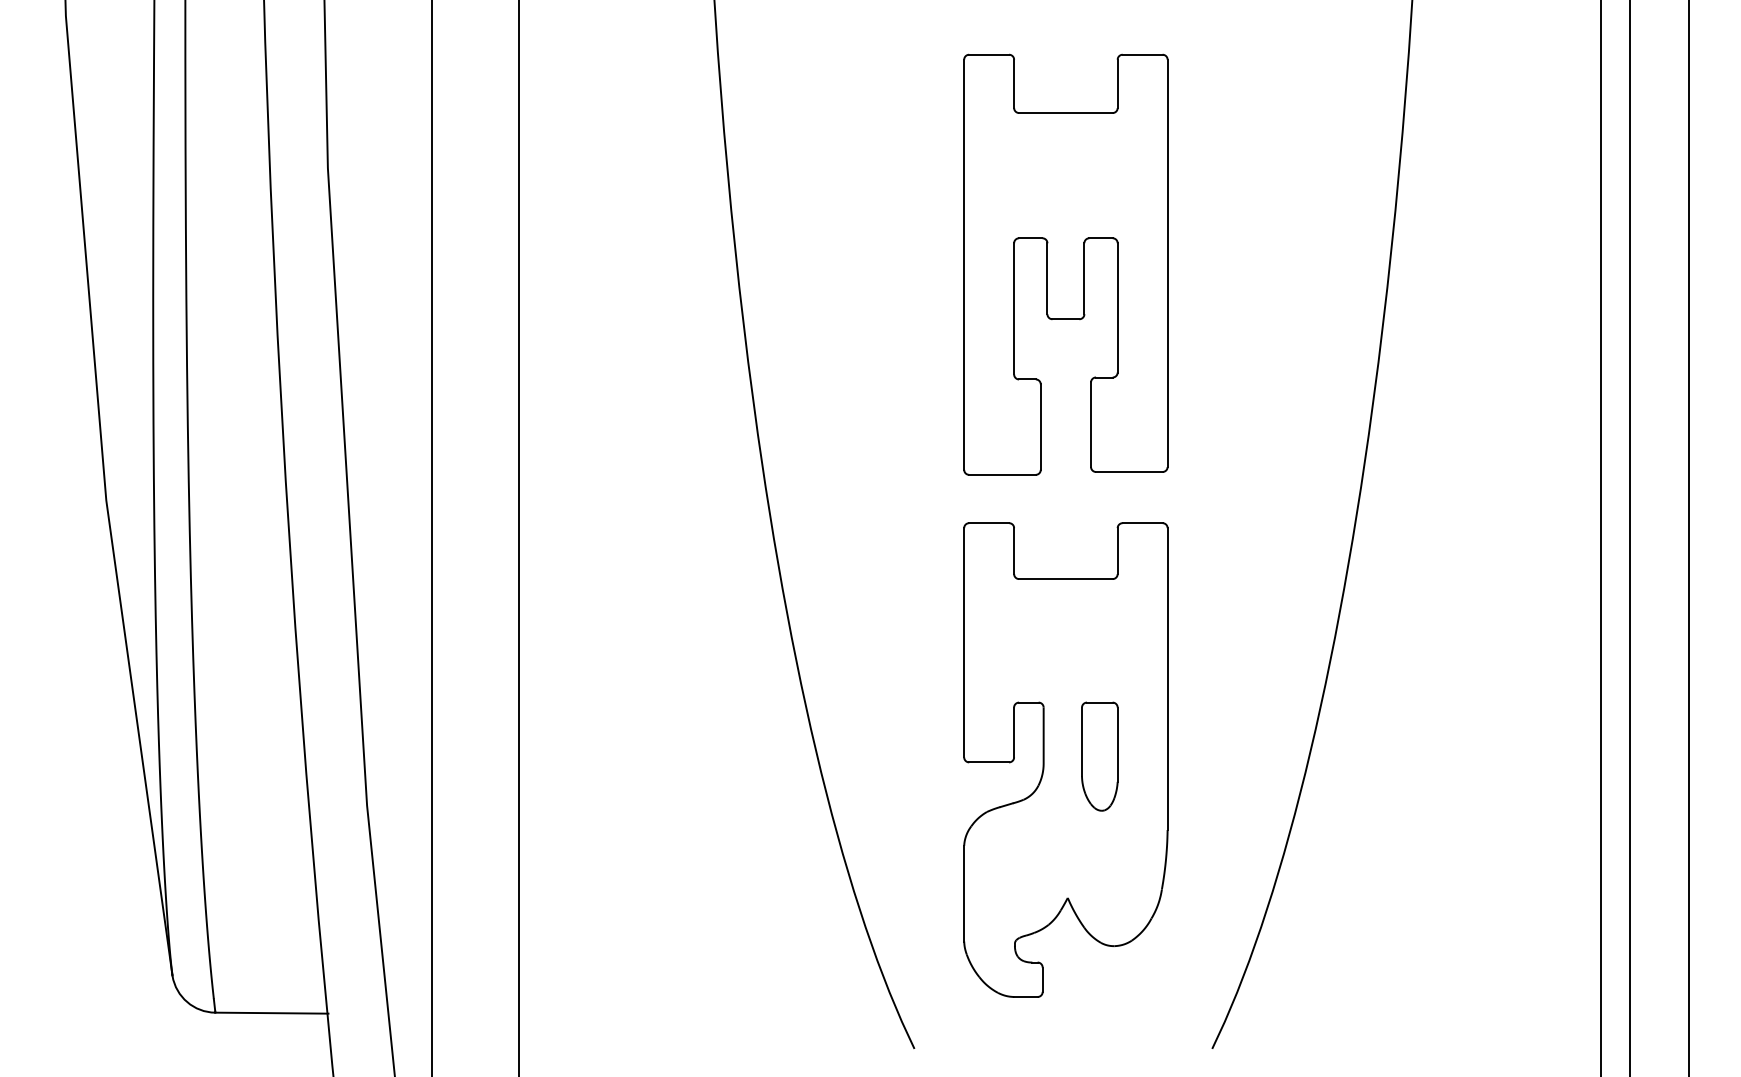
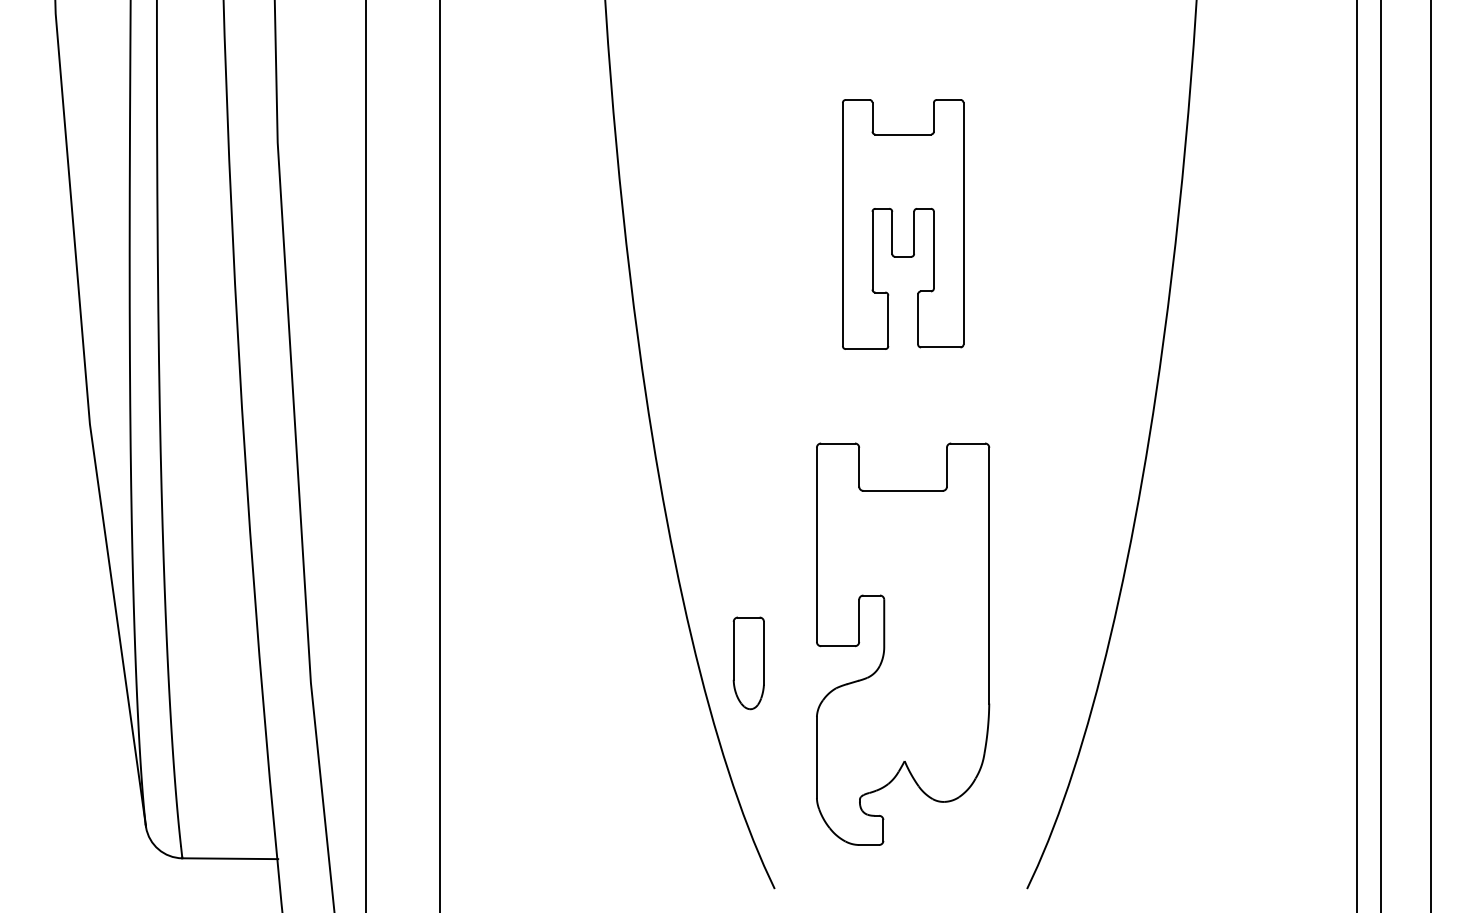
part: (1066, 264) -> (903, 224), size x0.7
part: (1099, 756) -> (748, 663), moved

